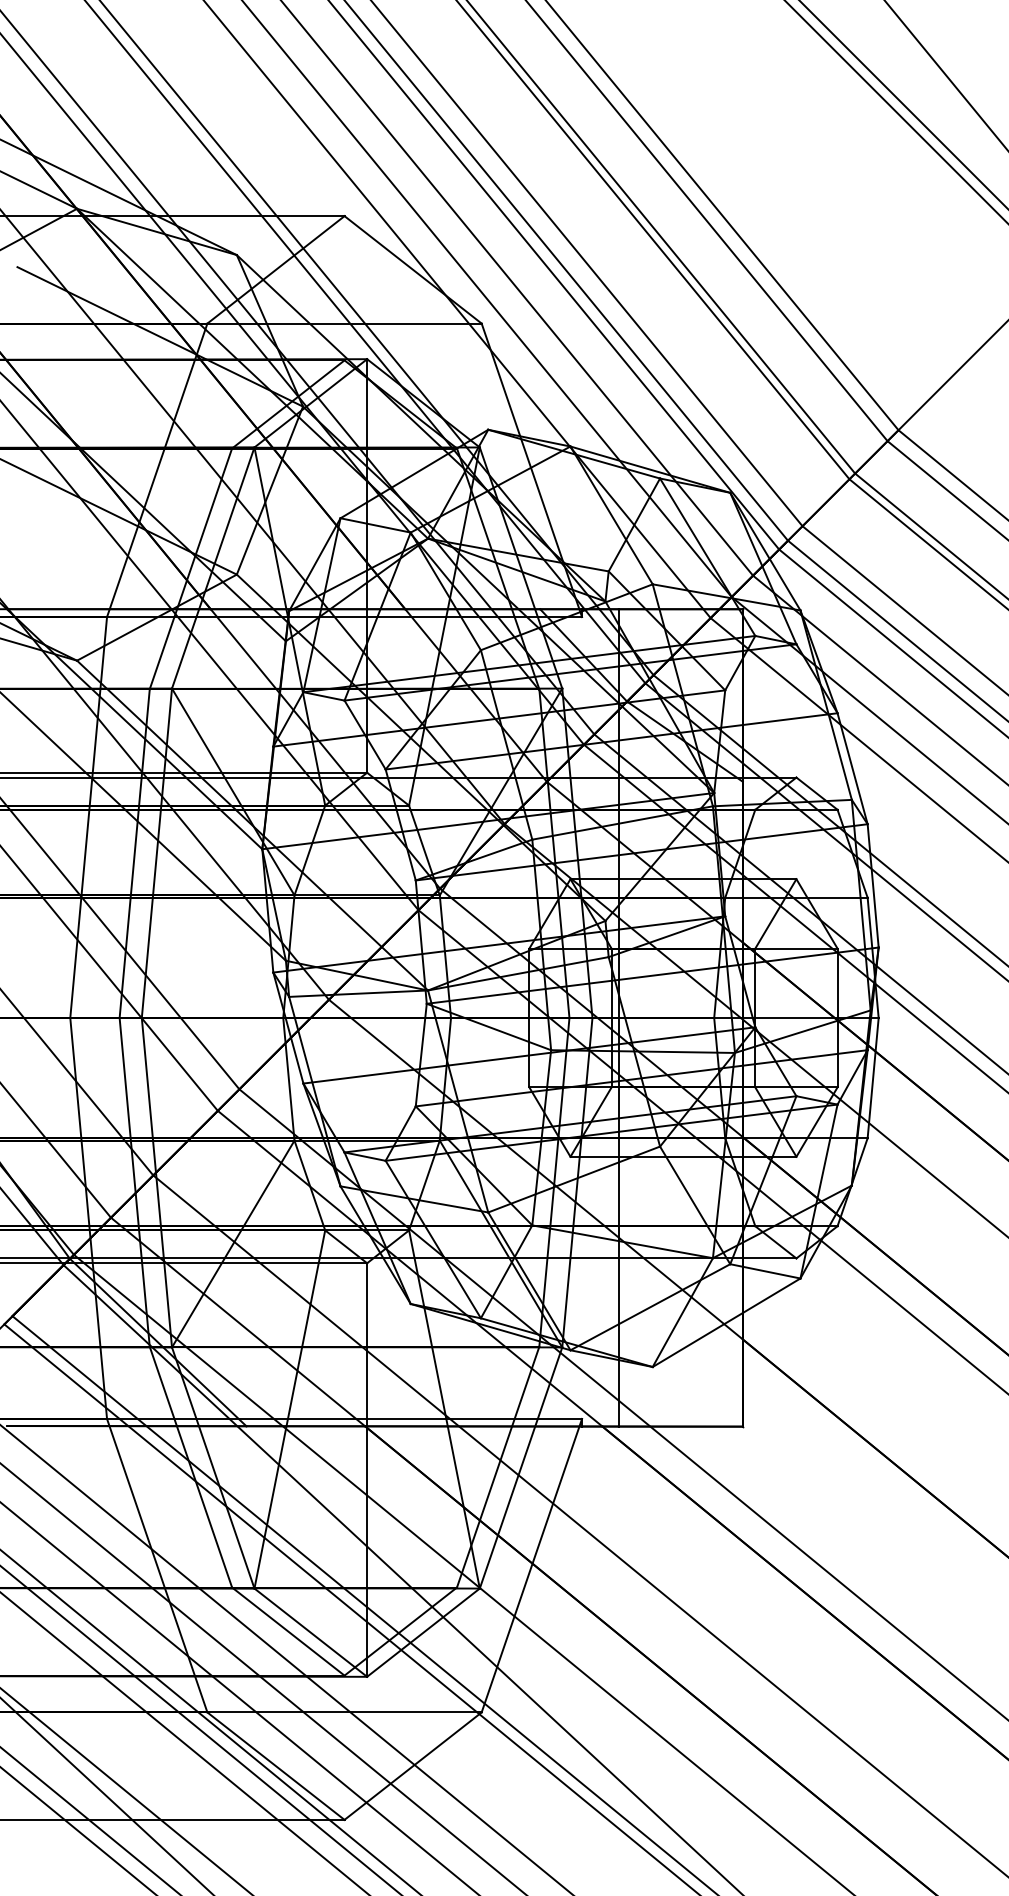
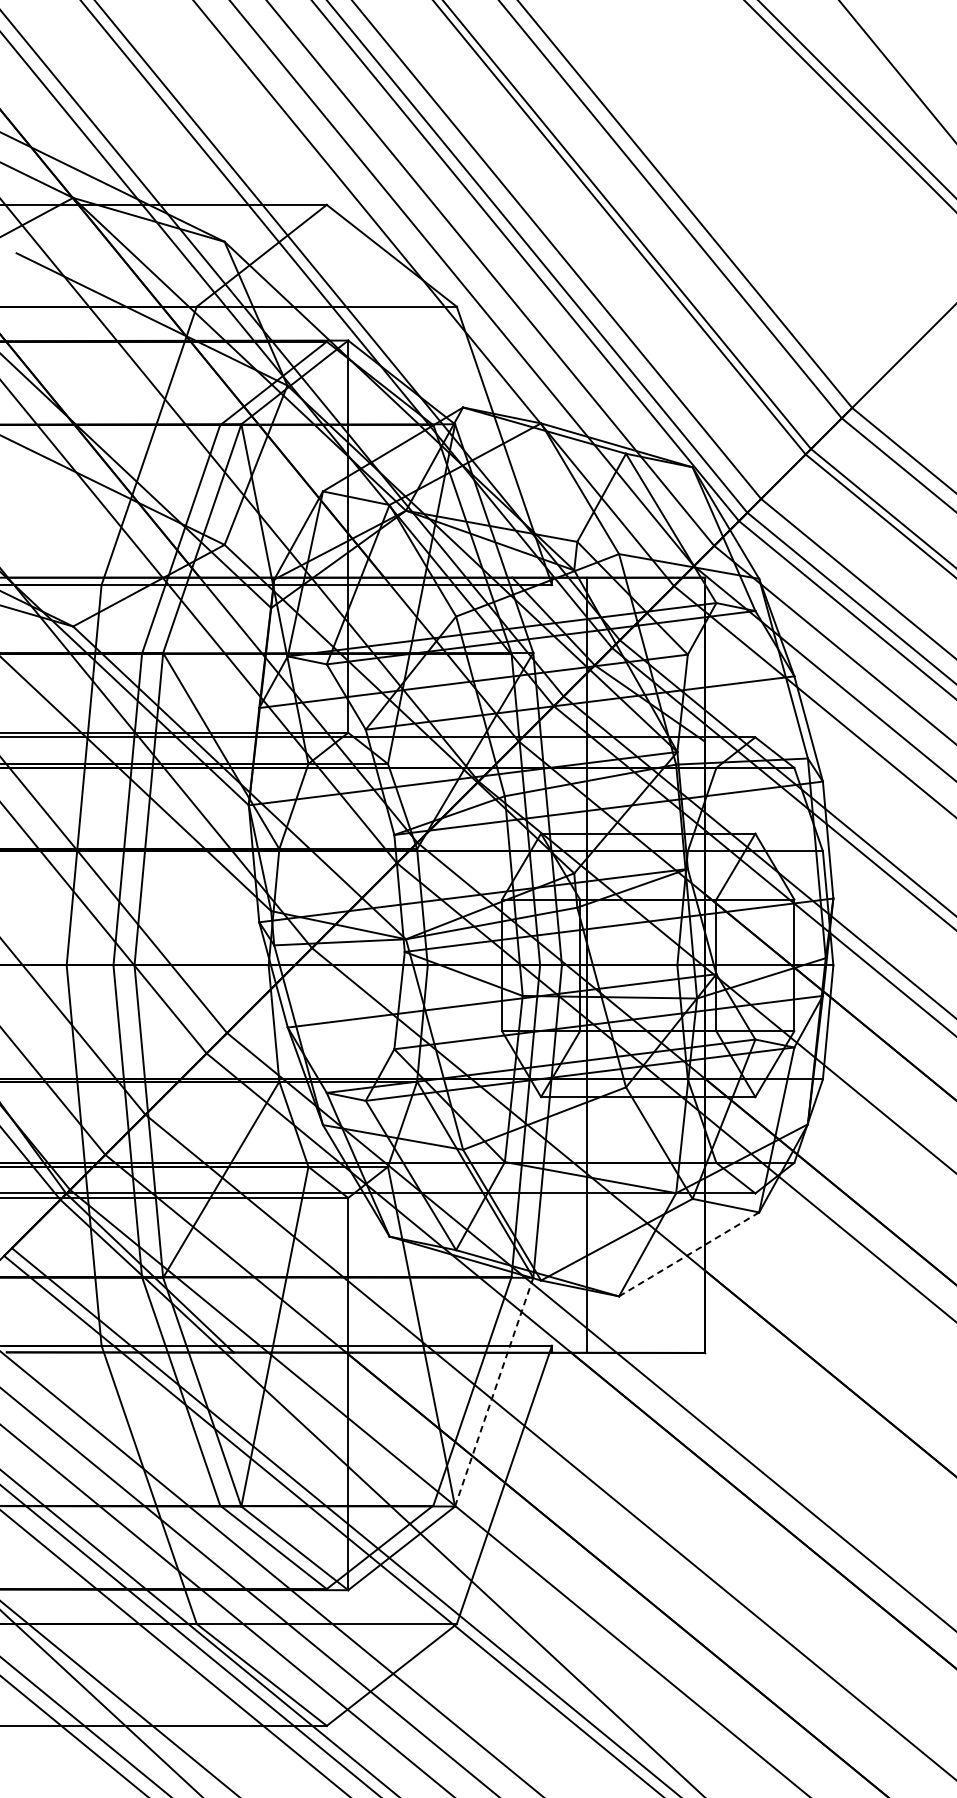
line: (726, 1323) -> (689, 1255), solid -> dashed
line: (521, 1467) -> (494, 1391), solid -> dashed

